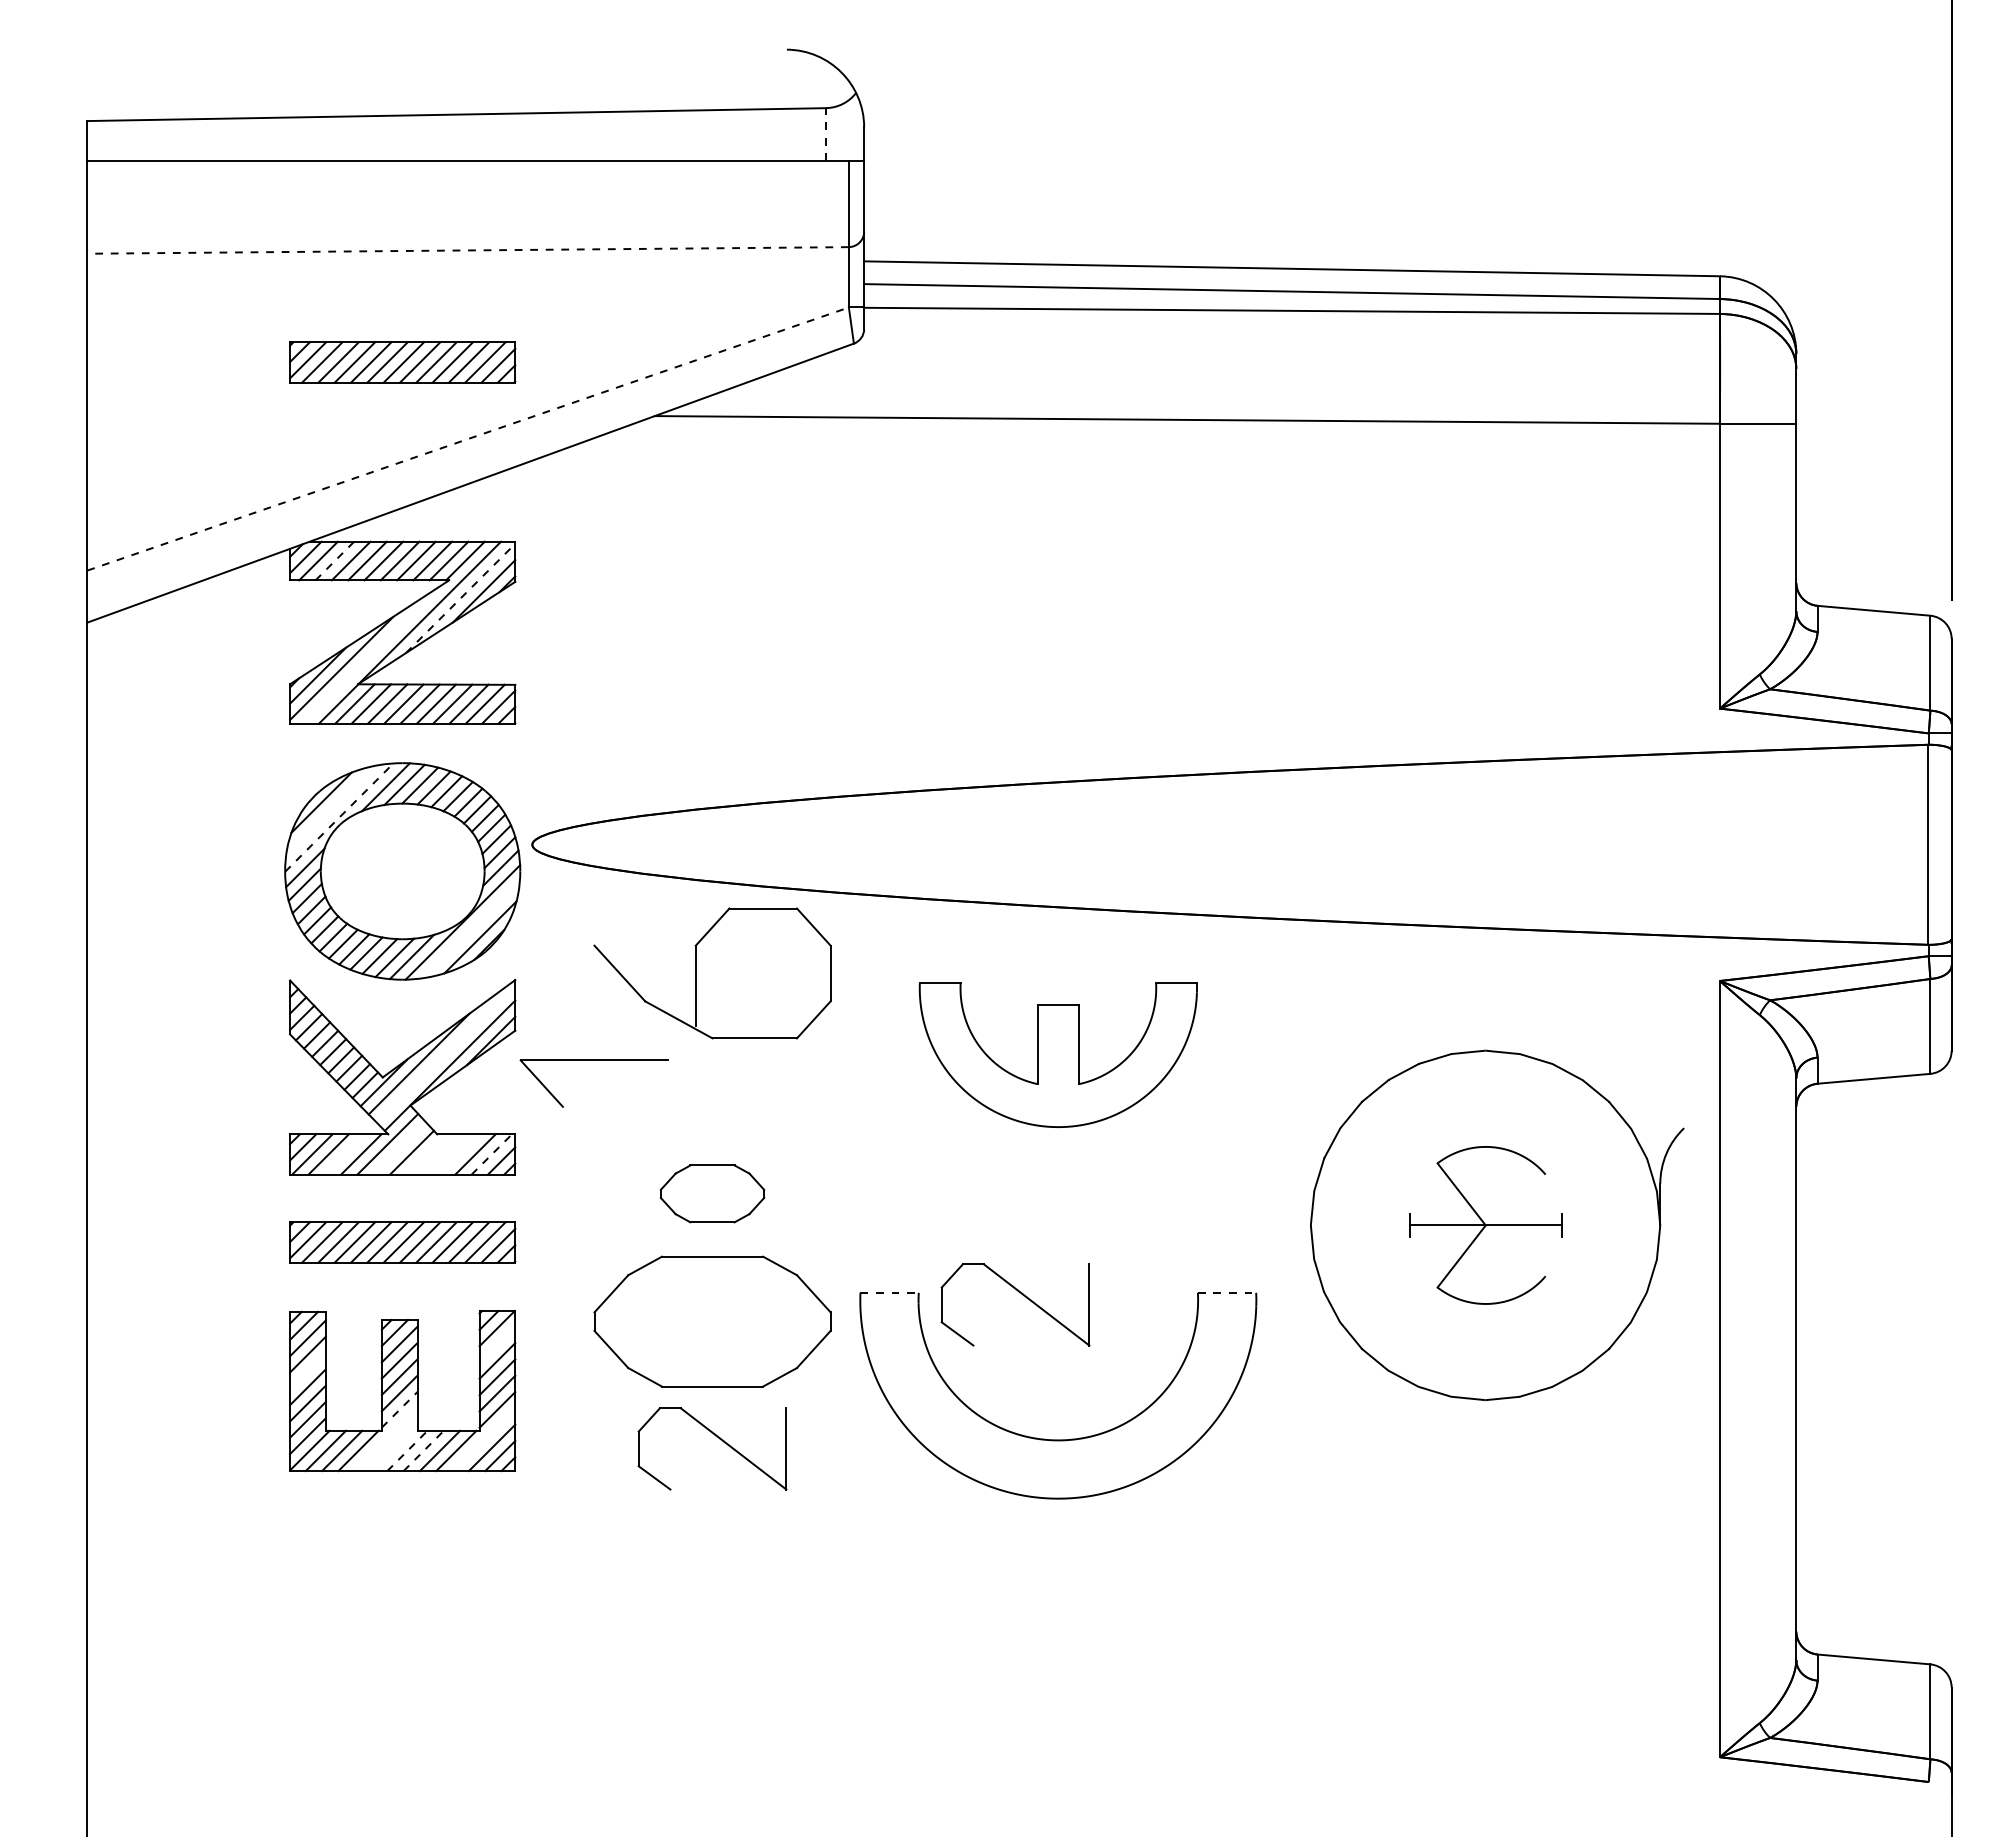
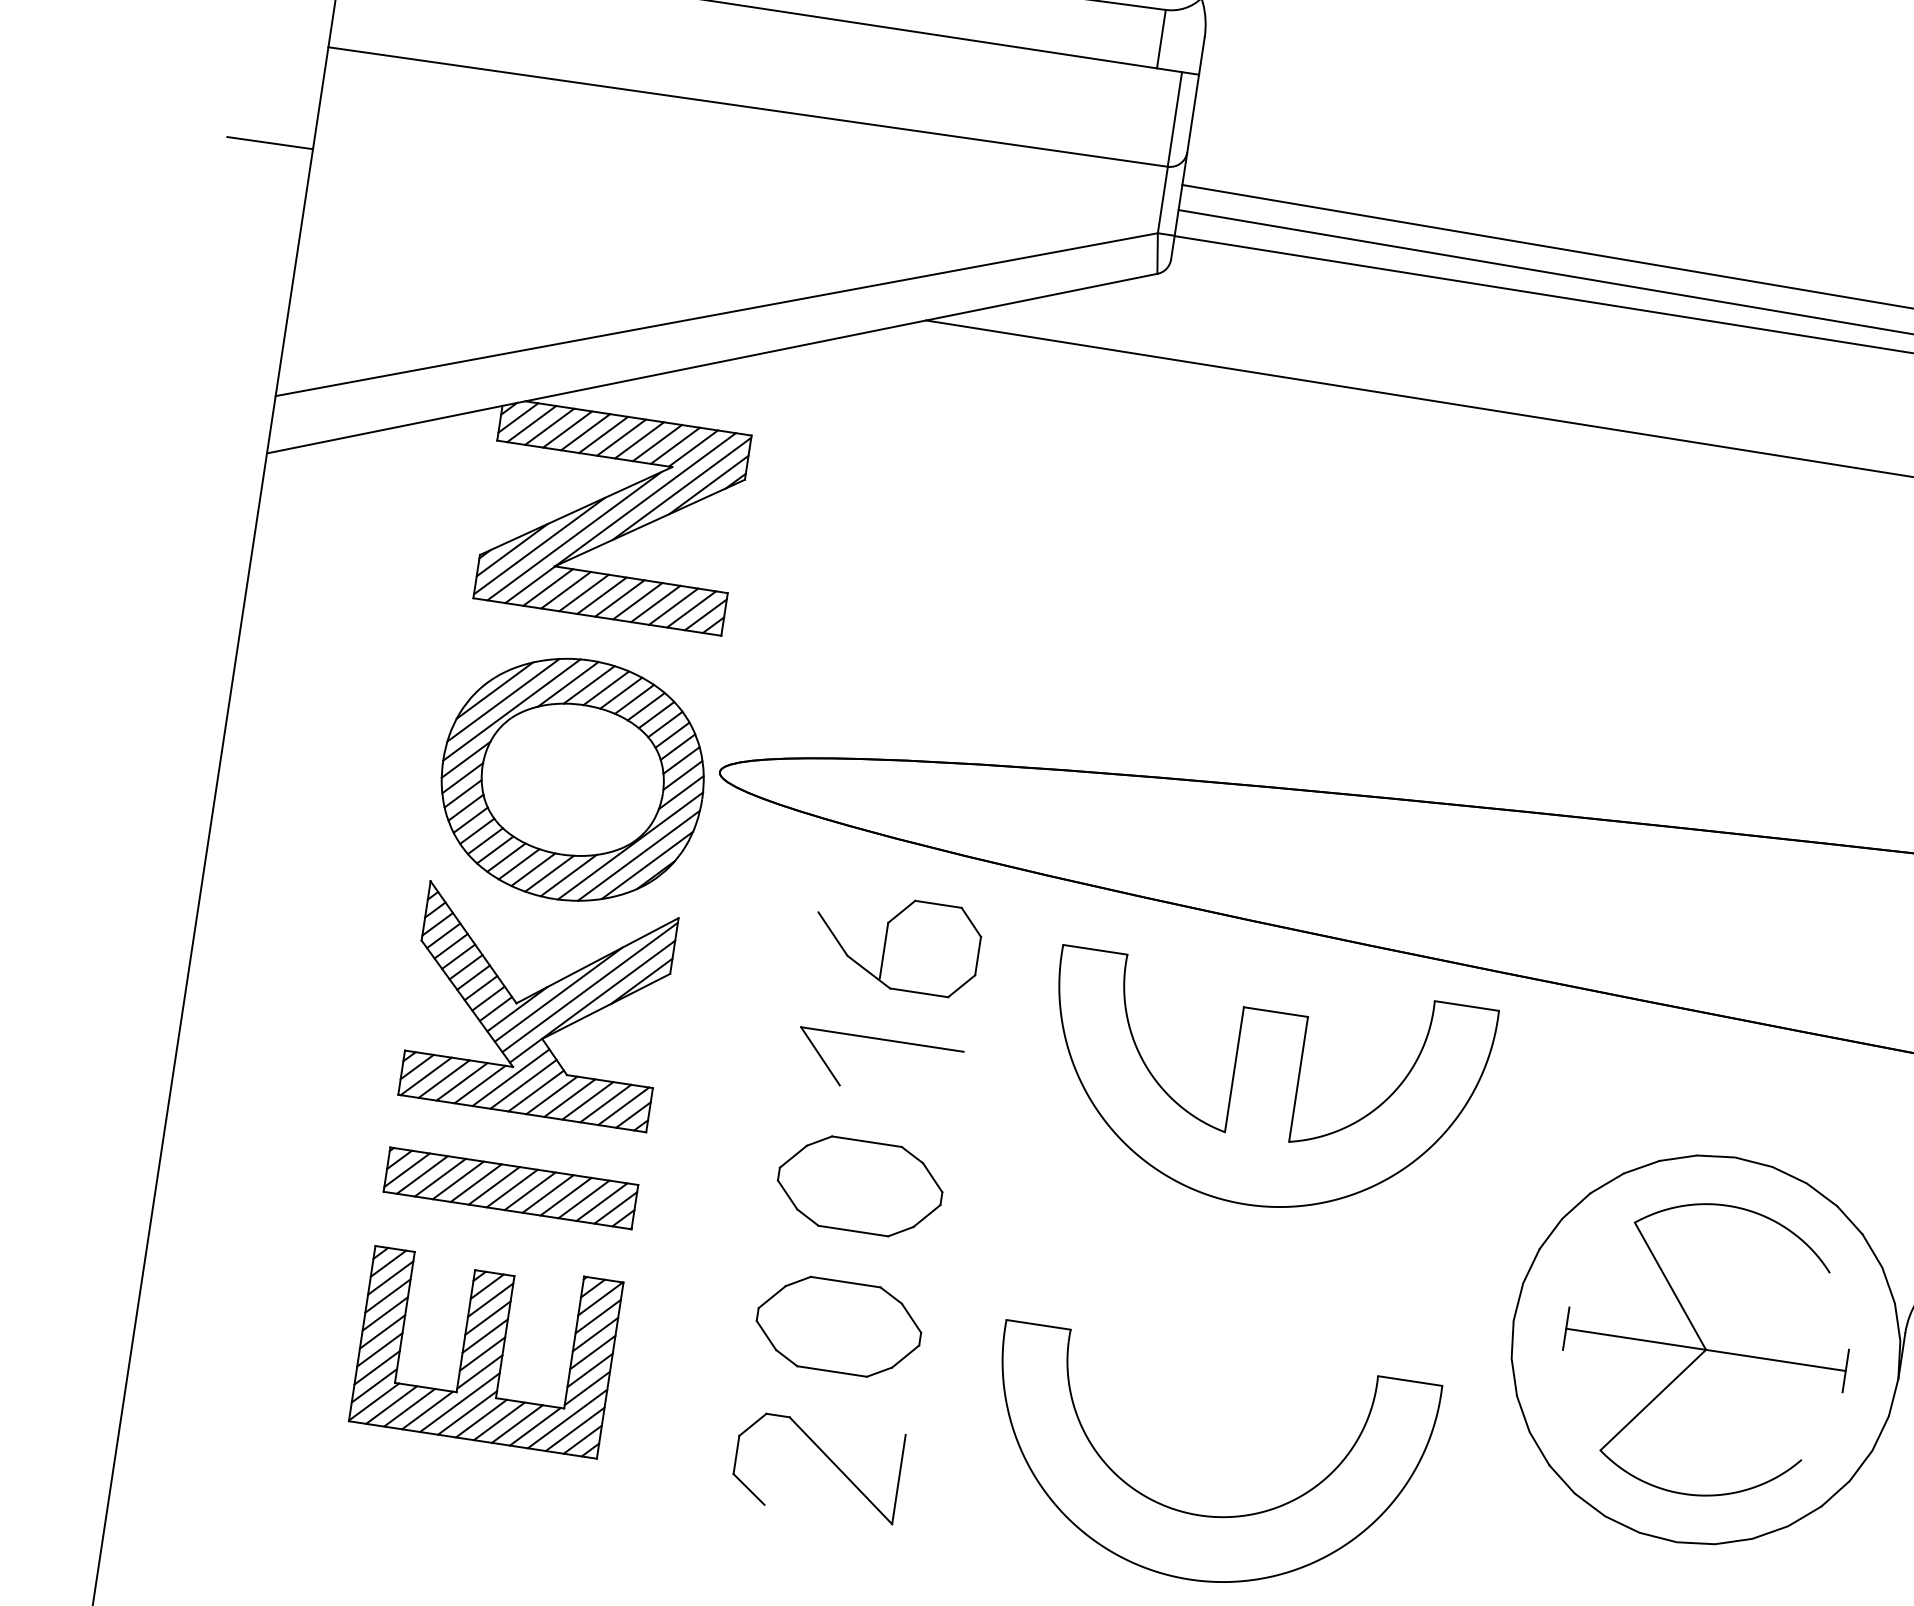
line: (825, 134) -> (1160, 38), dashed -> solid
line: (468, 250) -> (748, 107), dashed -> solid
line: (48, 346) -> (270, 142), added
part: (402, 362) -> (657, 219), removed
line: (468, 439) -> (717, 315), dashed -> solid
line: (335, 560) -> (550, 426), dashed -> solid
line: (461, 598) -> (682, 489), dashed -> solid
line: (371, 654) -> (574, 535), added
line: (330, 809) -> (503, 699), added
line: (339, 817) -> (512, 709), dashed -> solid
line: (471, 929) -> (638, 855), added
part: (712, 973) -> (896, 943), size x0.62
line: (445, 1053) -> (589, 987), added
part: (1058, 1054) -> (1264, 1090), size x1.43
part: (593, 1060) -> (881, 1039), moved
line: (399, 1148) -> (523, 1084), added
line: (344, 1154) -> (461, 1081), added
line: (426, 1154) -> (551, 1095), added
line: (442, 1154) -> (569, 1098), added
line: (459, 1154) -> (588, 1100), added
line: (492, 1154) -> (624, 1106), dashed -> solid
part: (712, 1193) -> (860, 1186), size x1.43
part: (1485, 1225) -> (1705, 1349), size x1.67
line: (890, 1292) -> (1039, 1324), dashed -> solid
line: (1227, 1292) -> (1410, 1380), dashed -> solid
part: (1022, 1295) -> (1184, 1349), removed
part: (712, 1320) -> (839, 1325), size x0.62
line: (497, 1344) -> (598, 1316), added
line: (307, 1370) -> (384, 1313), added
line: (400, 1409) -> (480, 1371), dashed -> solid
line: (385, 1439) -> (459, 1402), added
line: (483, 1439) -> (567, 1418), added
line: (394, 1447) -> (467, 1412), added
line: (407, 1450) -> (481, 1418), dashed -> solid
line: (424, 1450) -> (500, 1421), dashed -> solid

